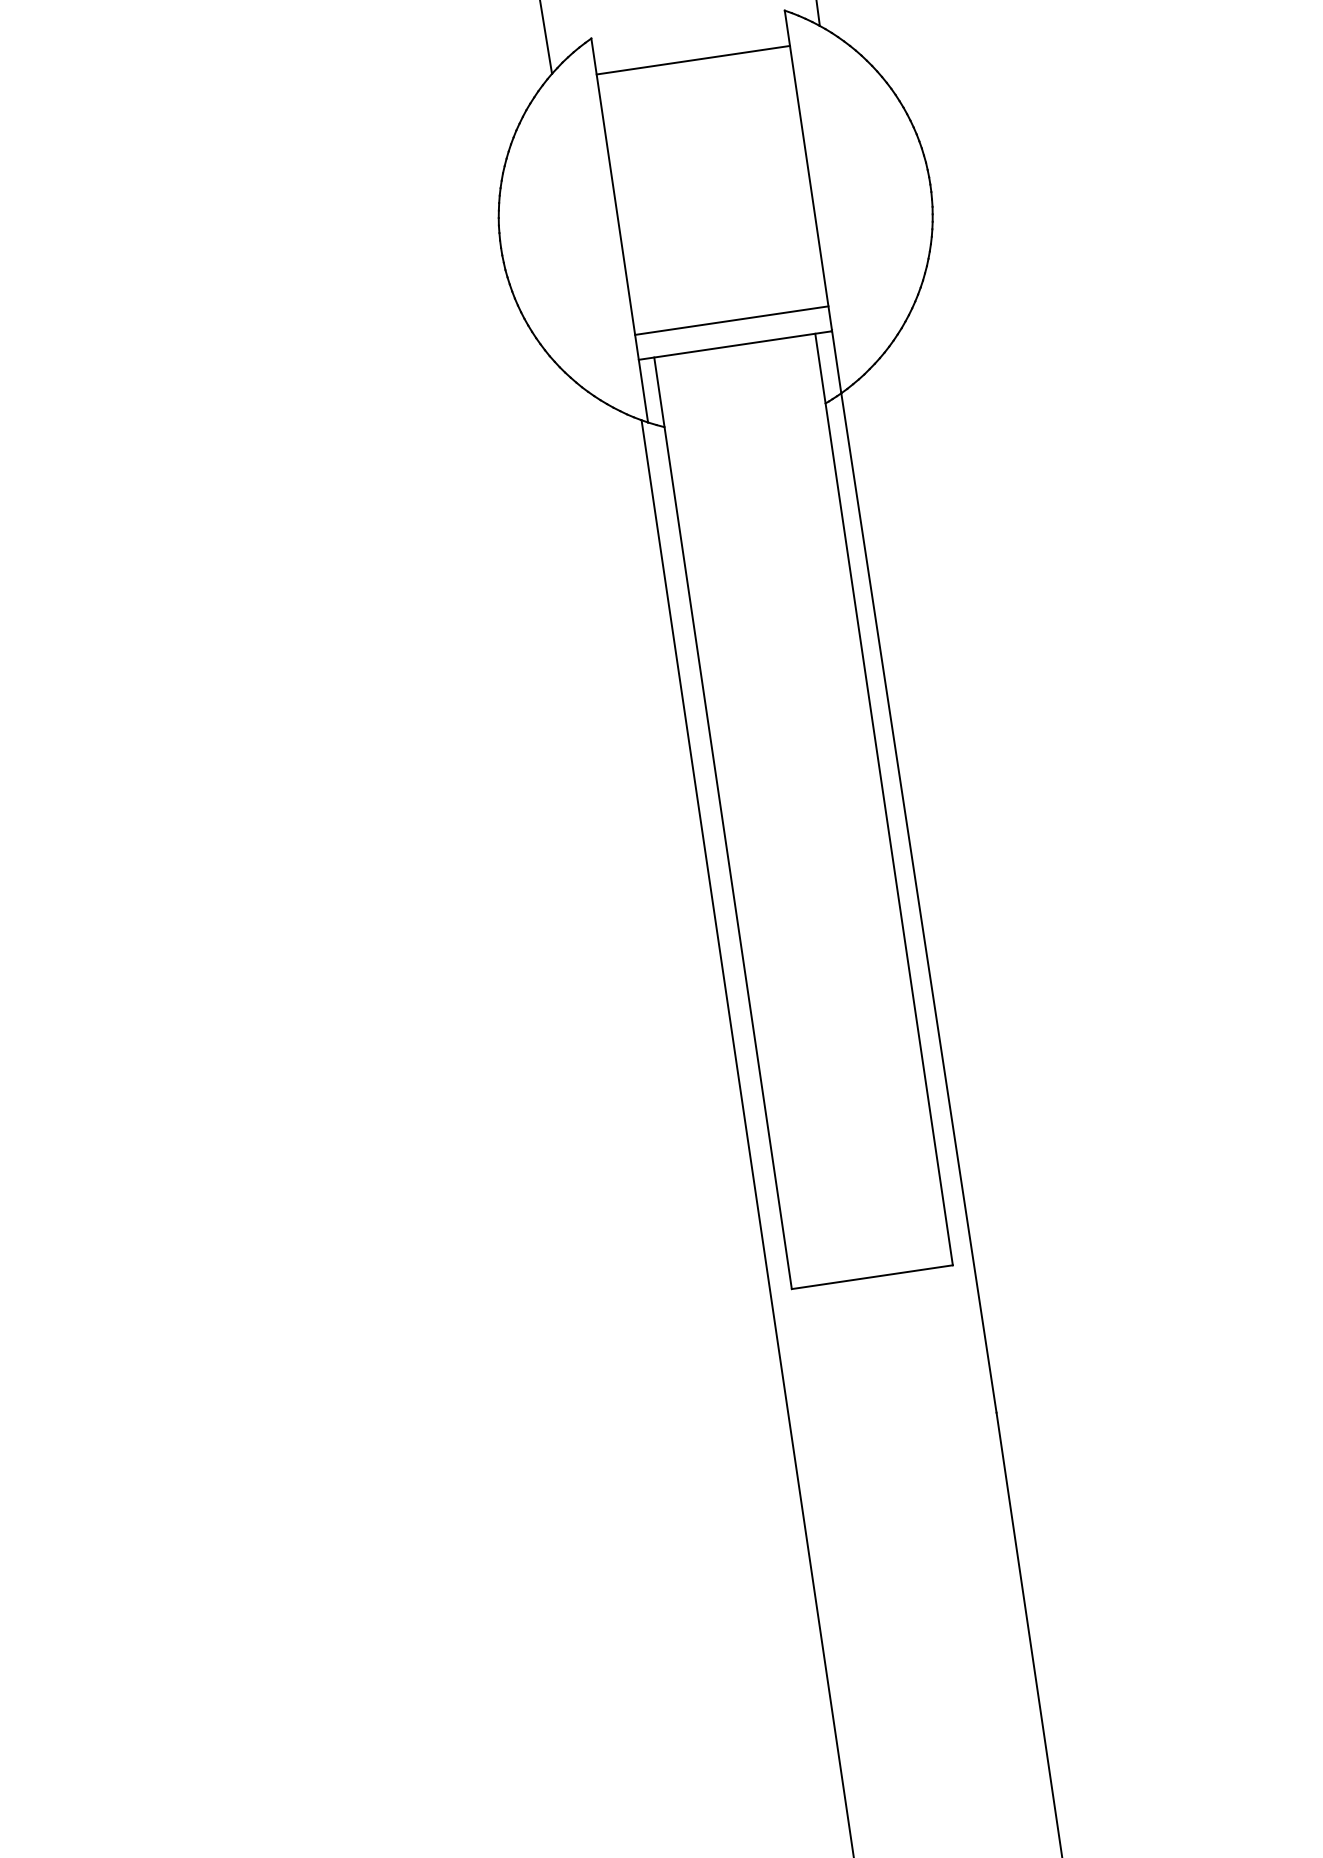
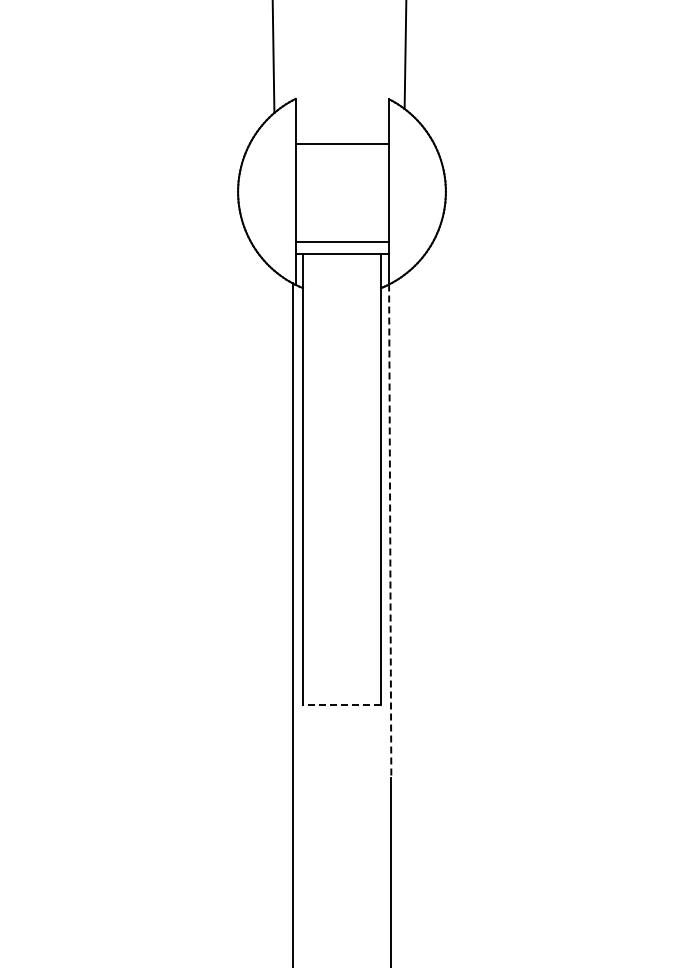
line: (693, 60) -> (342, 144), moved
line: (919, 903) -> (390, 531), solid -> dashed
line: (871, 1277) -> (341, 705), solid -> dashed

